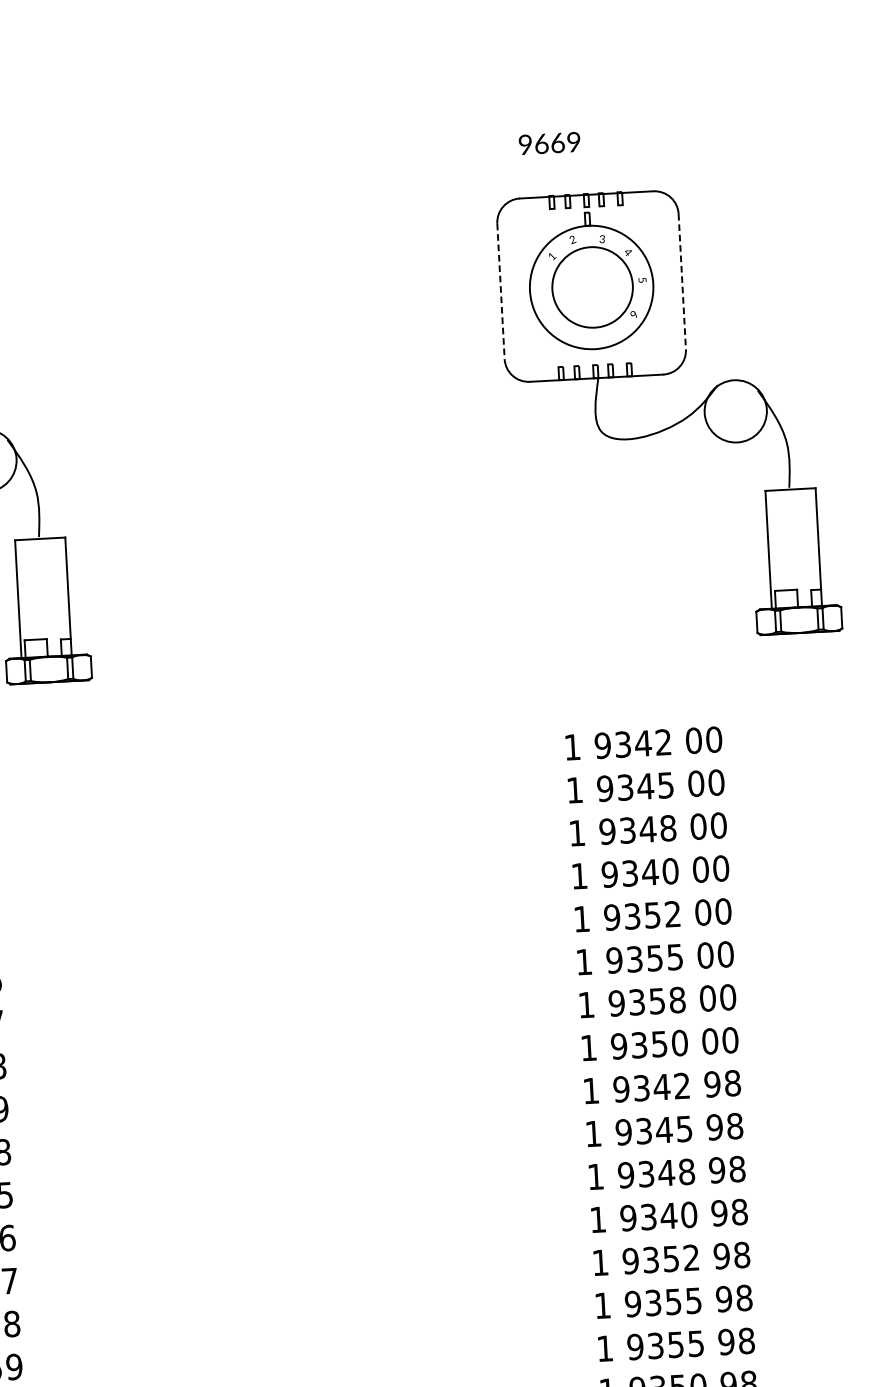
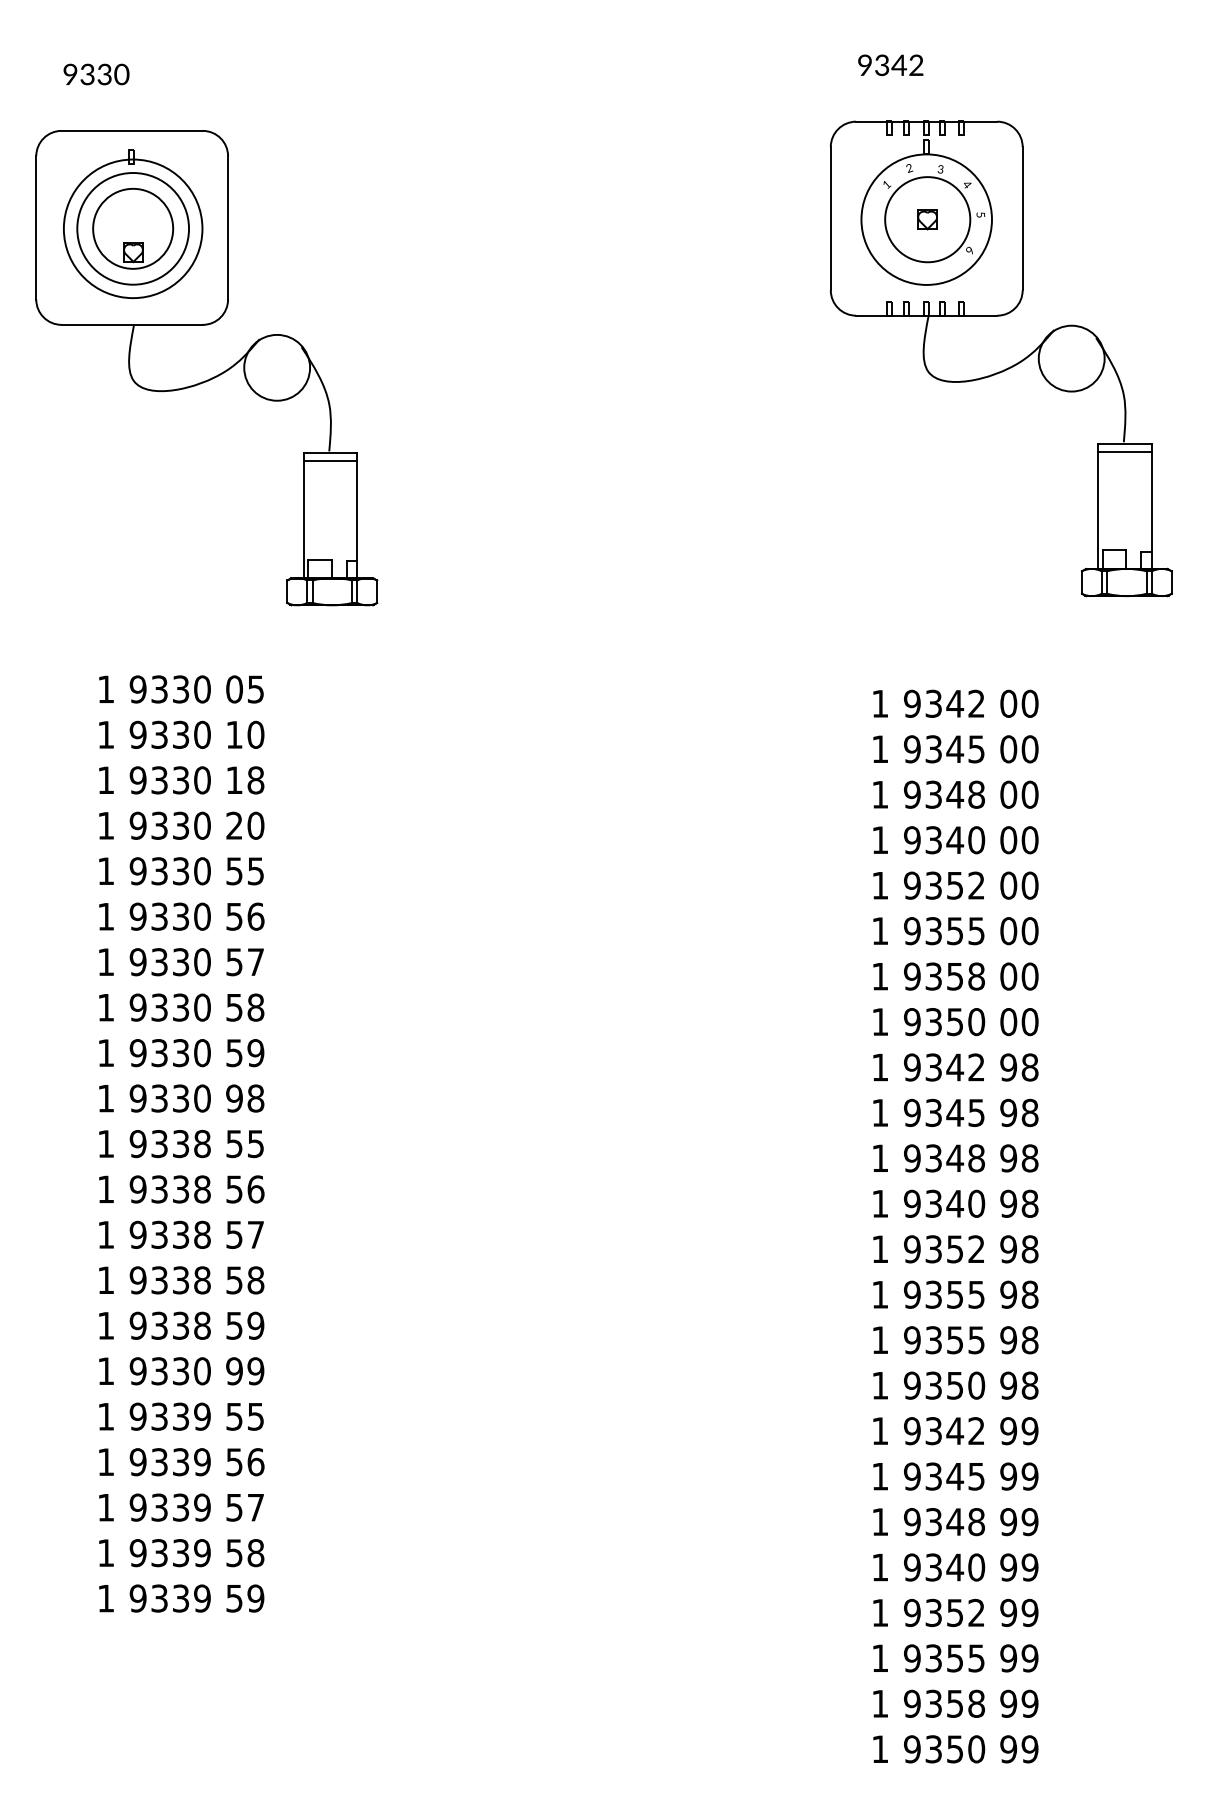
text: (558, 143) -> (899, 65), 9669 -> 9342
line: (682, 281) -> (1022, 218), dashed -> solid
part: (592, 287) -> (927, 219), added
line: (500, 291) -> (830, 218), dashed -> solid
line: (790, 497) -> (1124, 452), added
line: (40, 546) -> (330, 461), added

